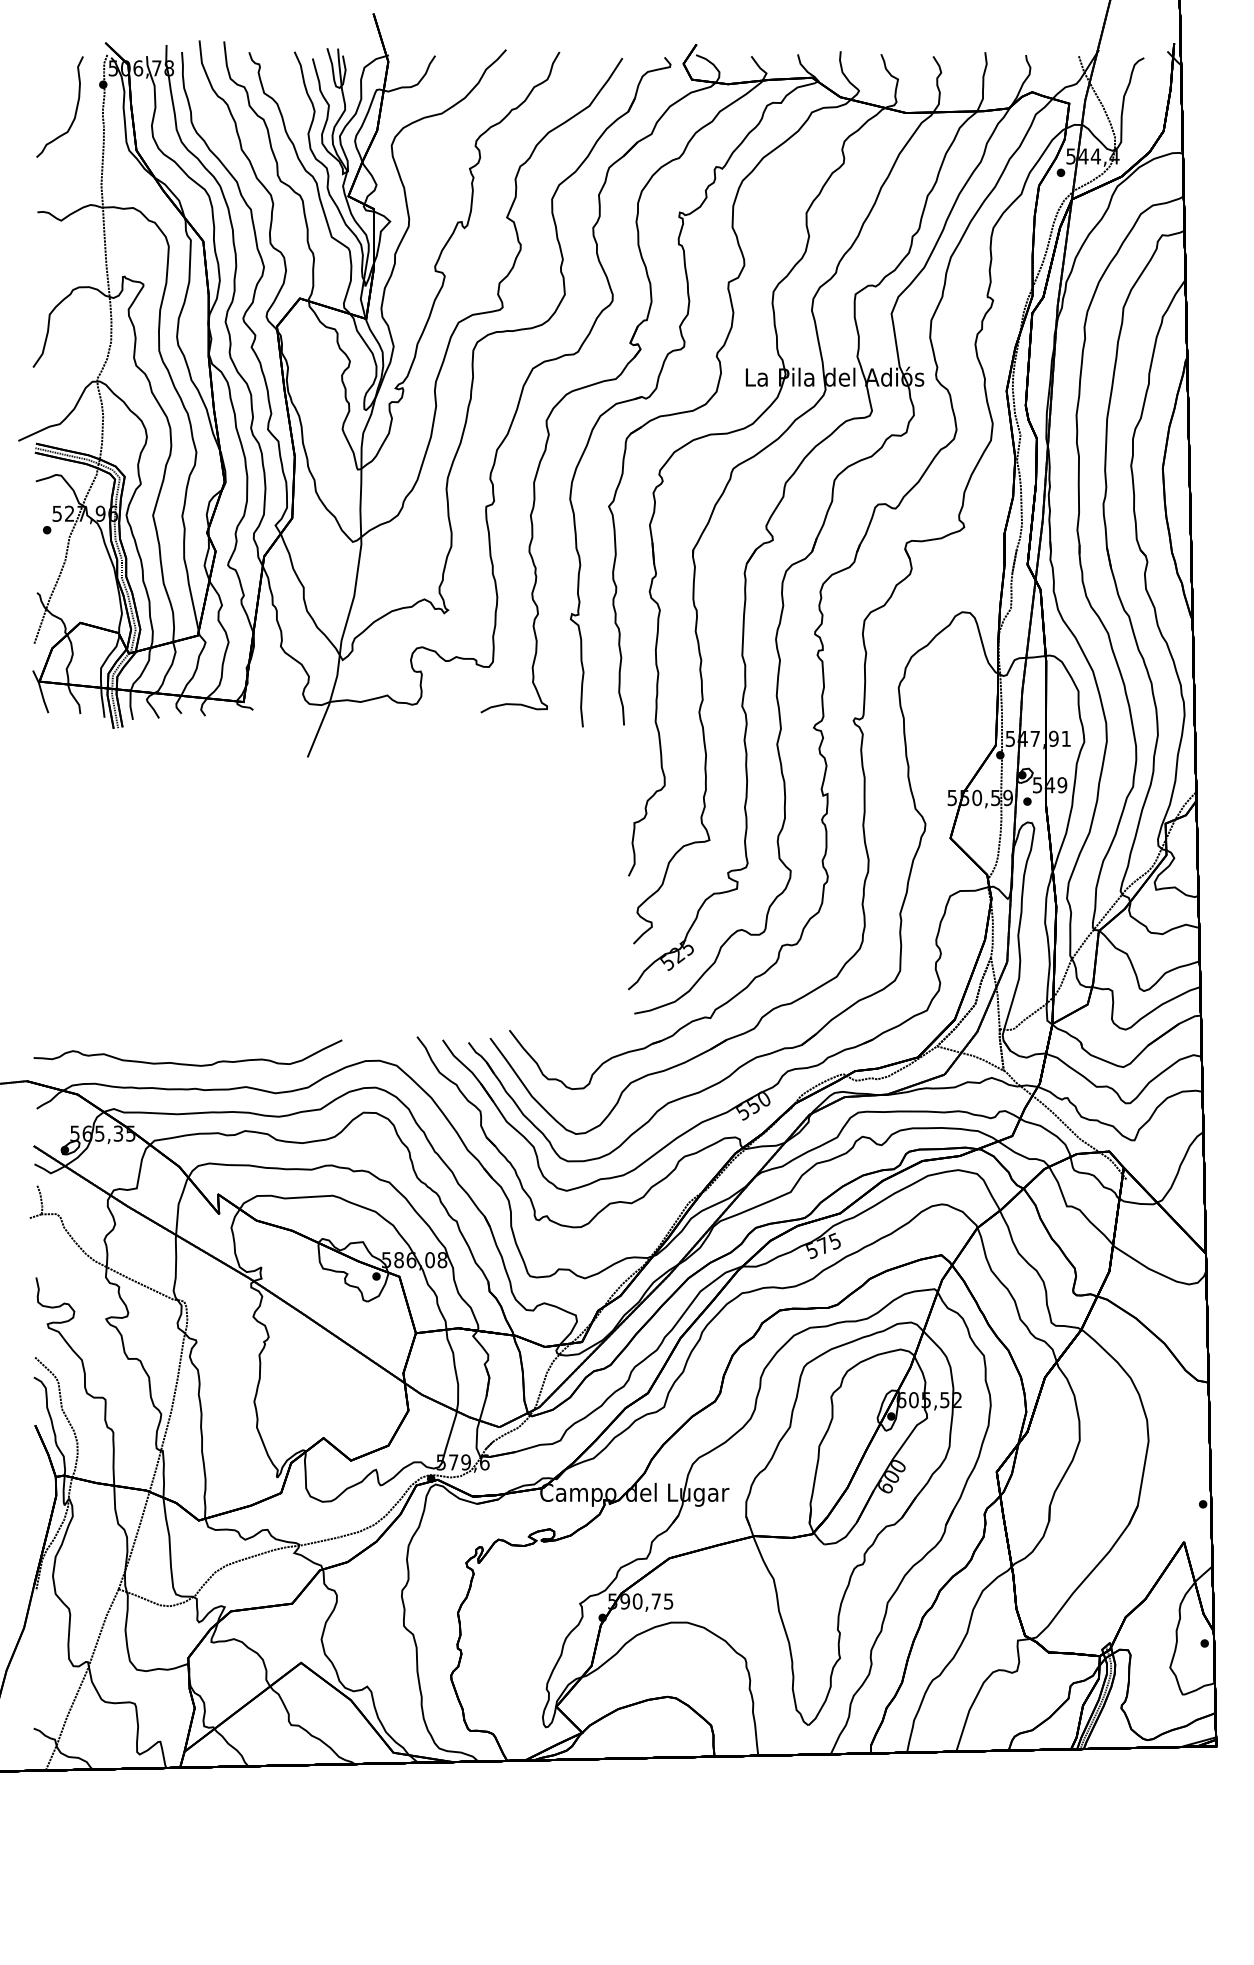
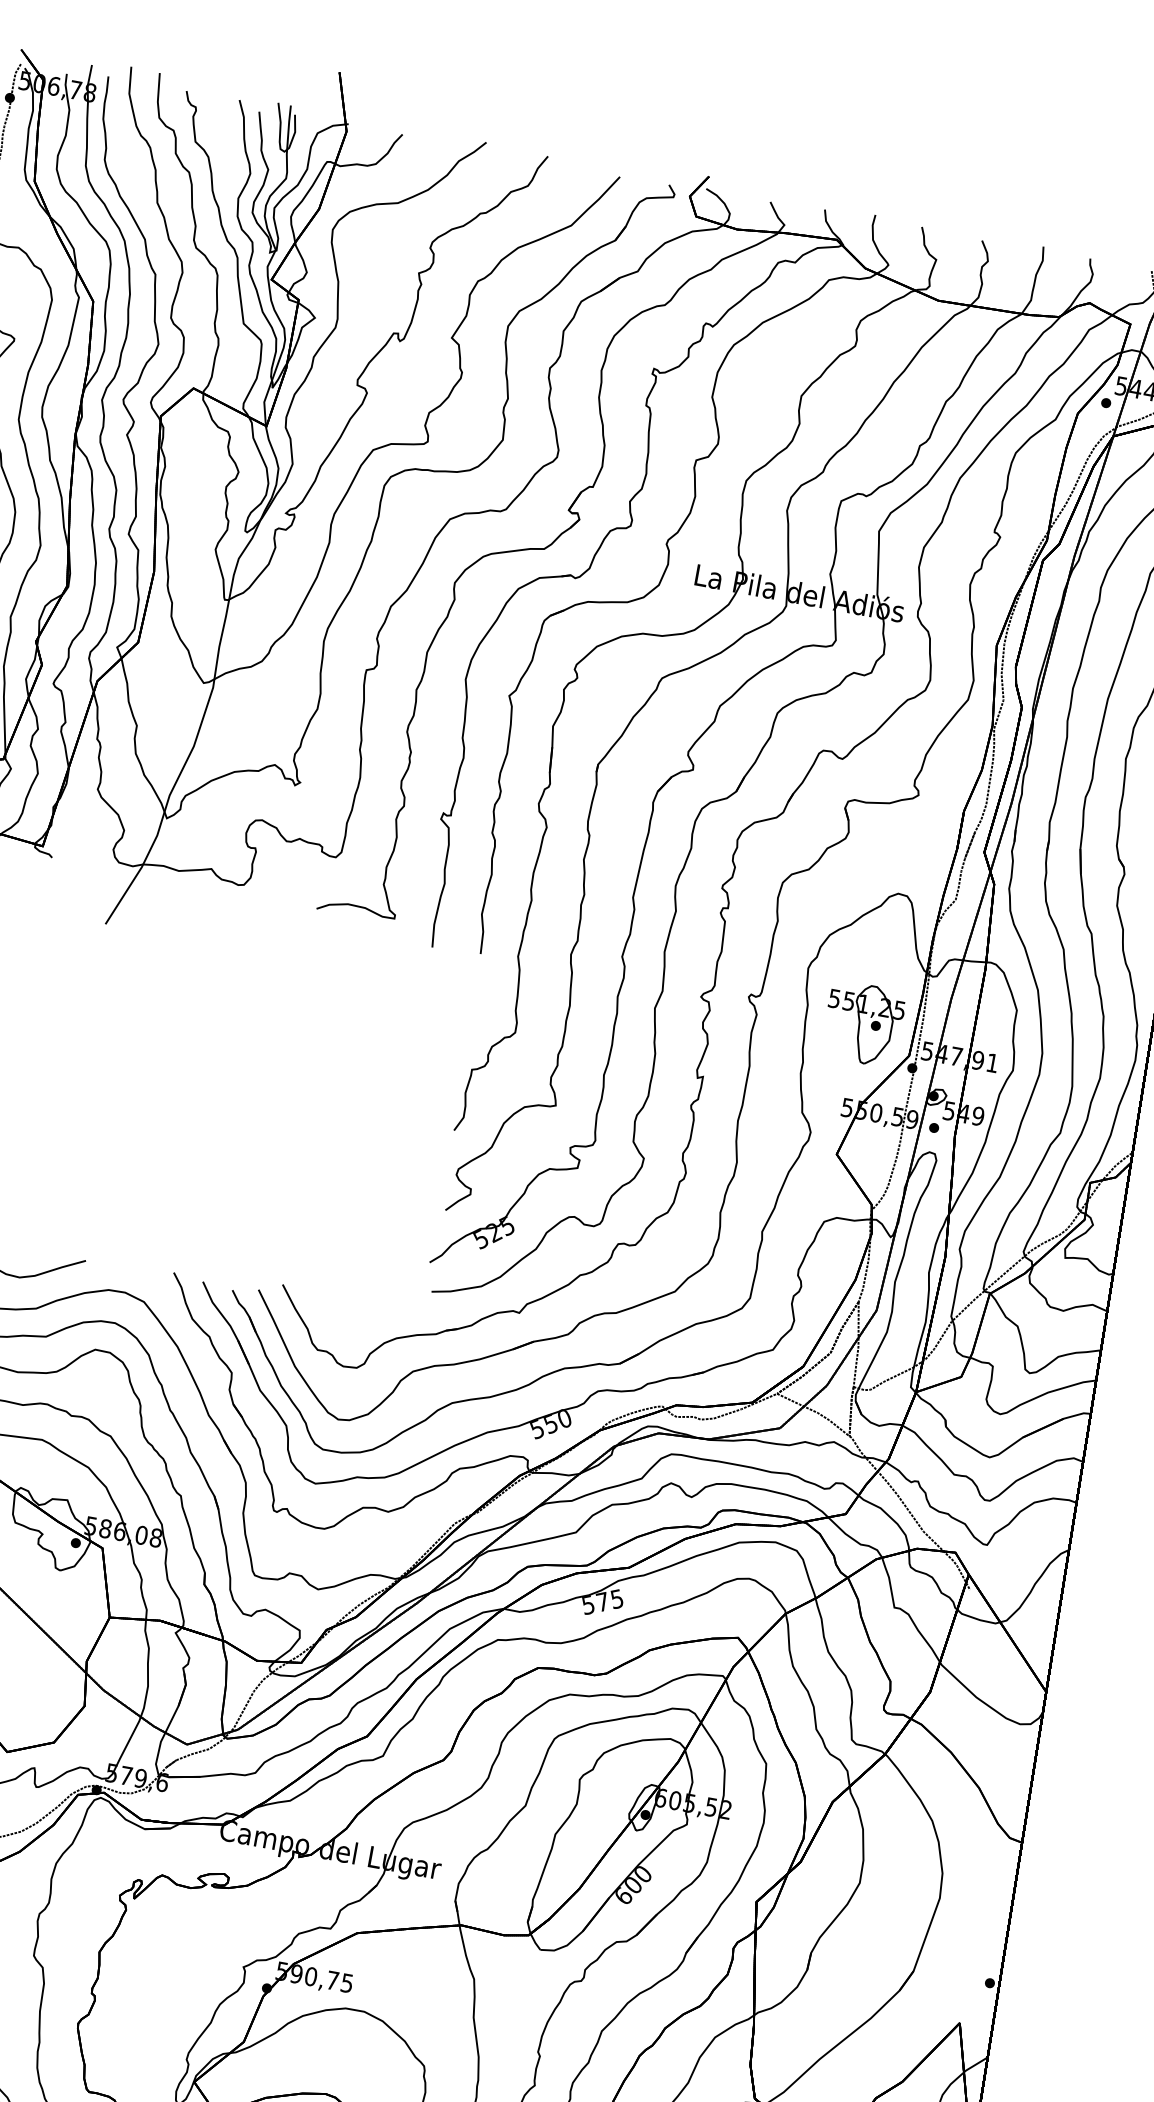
part: (952, 725) -> (862, 1023), added

